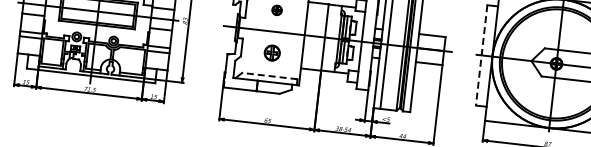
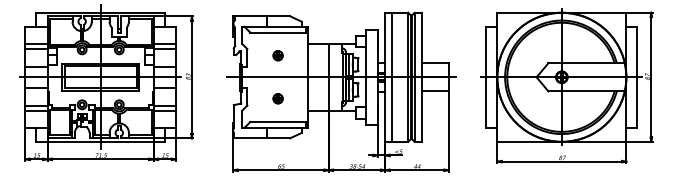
part: (271, 52) -> (277, 98), size x0.62
line: (481, 55) -> (486, 77), dashed -> solid
line: (270, 75) -> (278, 121), dashed -> solid

